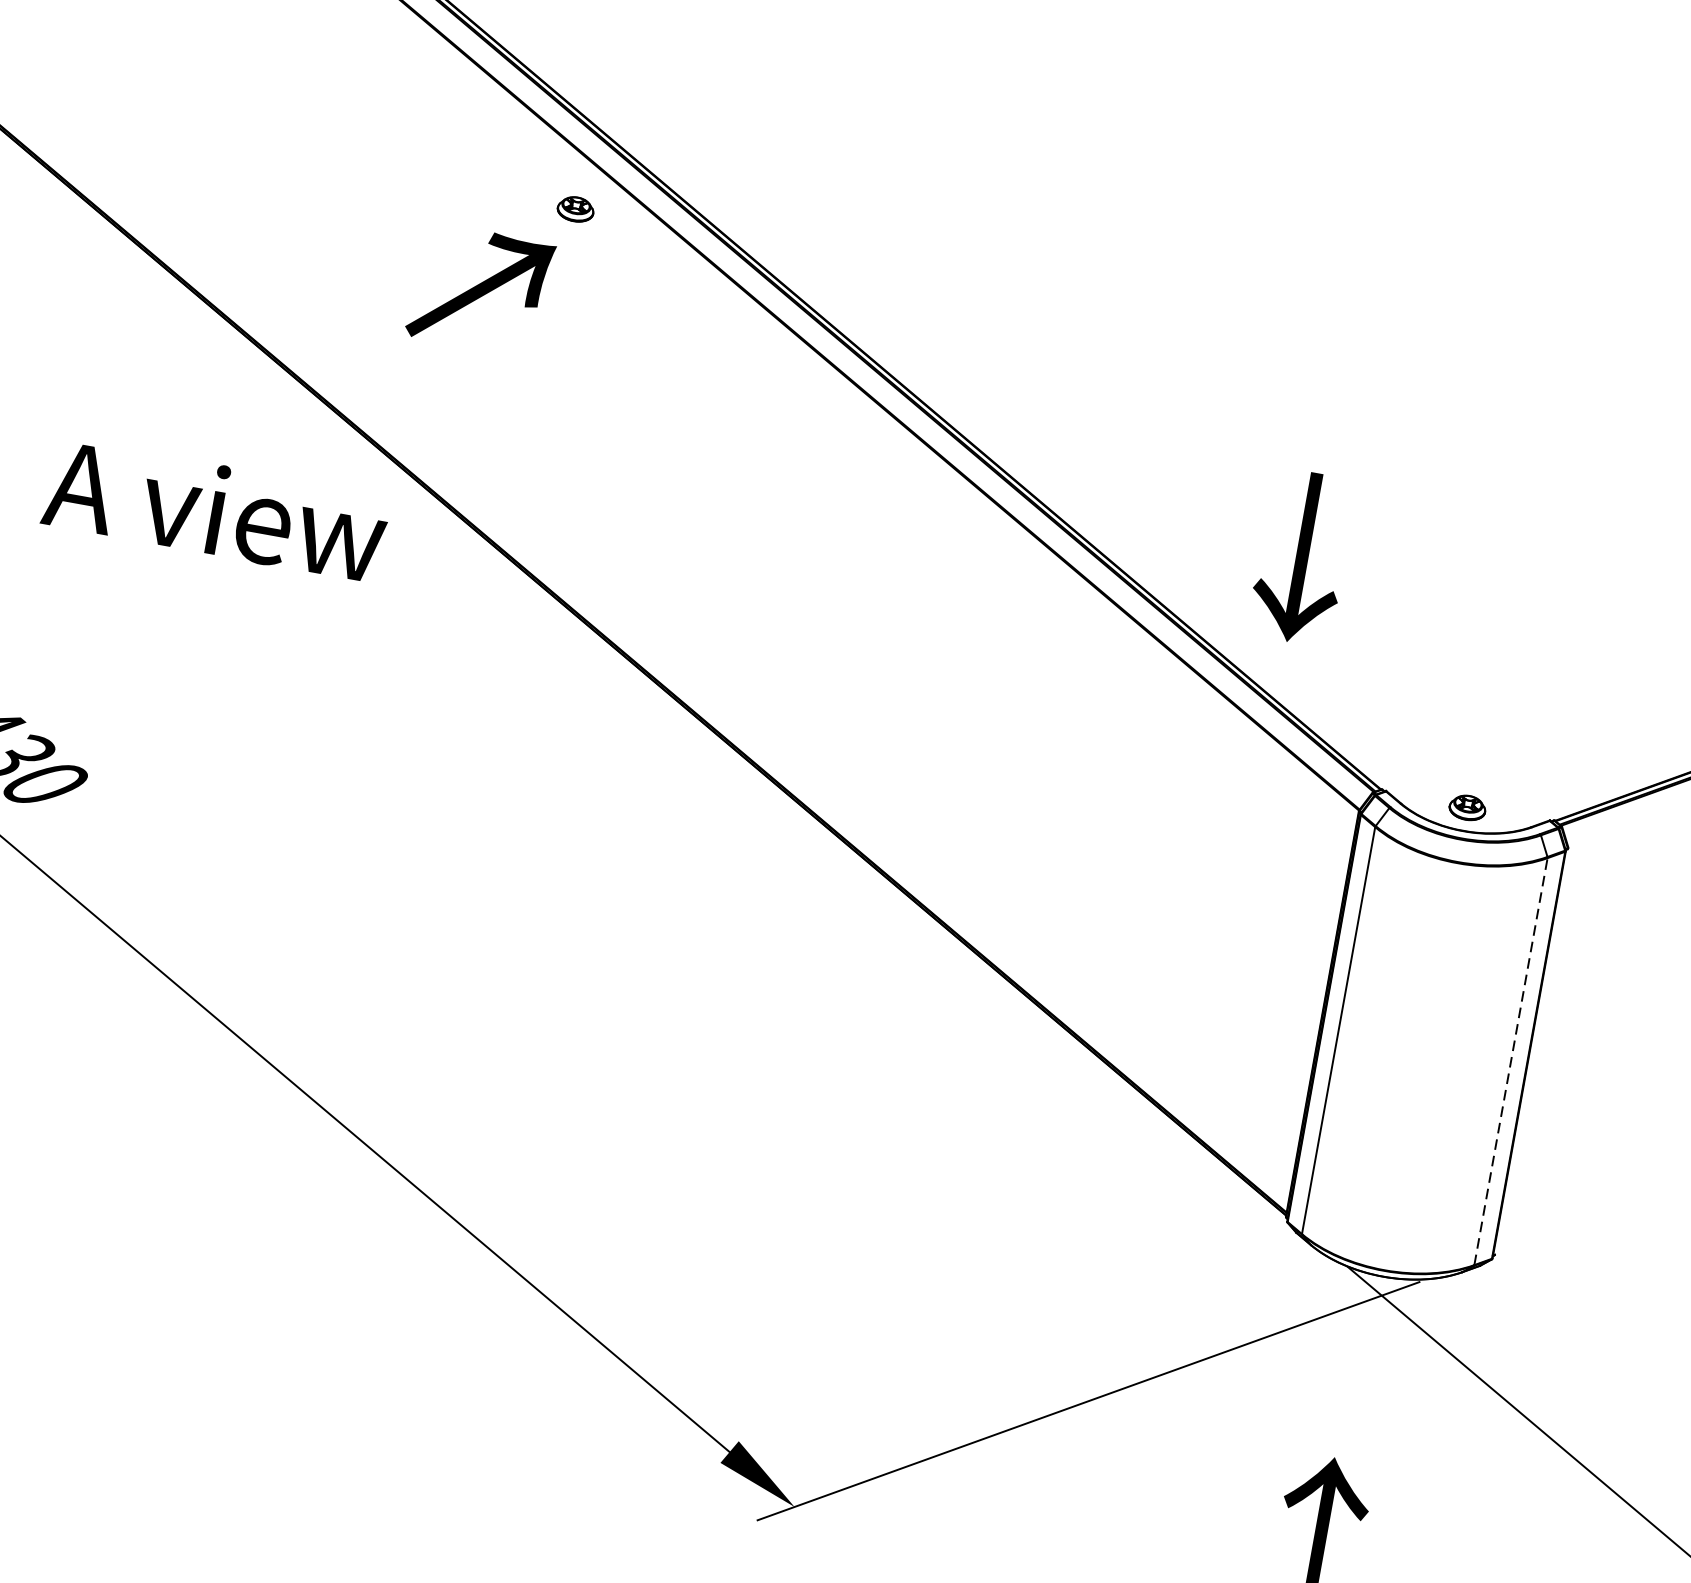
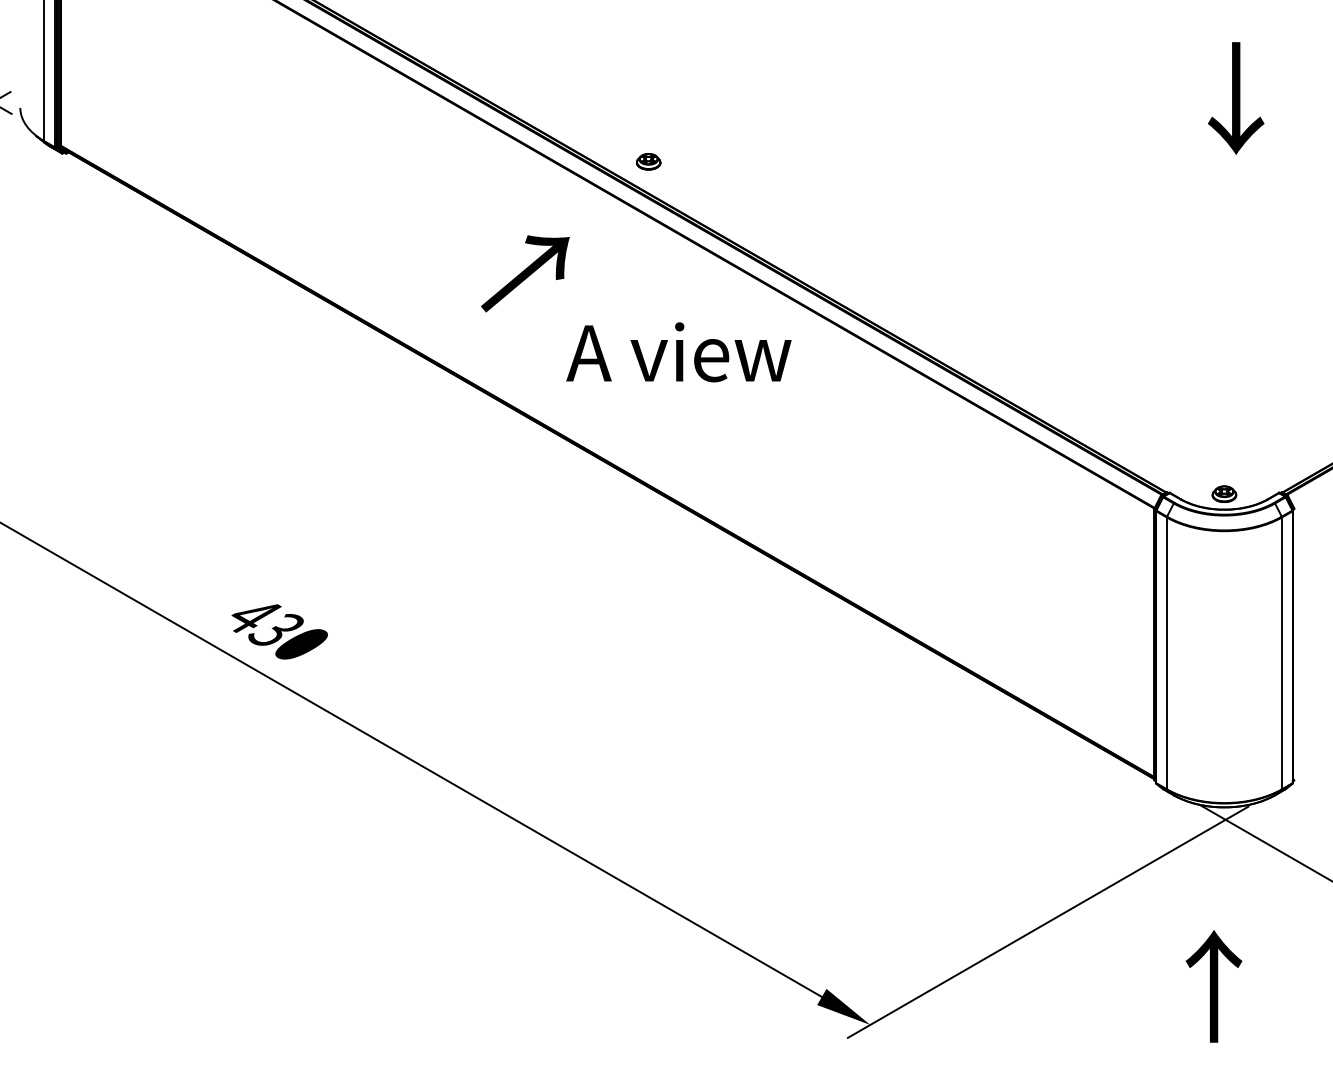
part: (575, 208) -> (648, 161), moved
text: (215, 510) -> (678, 352), moved
text: (1302, 557) -> (1236, 98), moved
line: (1511, 1061) -> (1282, 653), dashed -> solid

